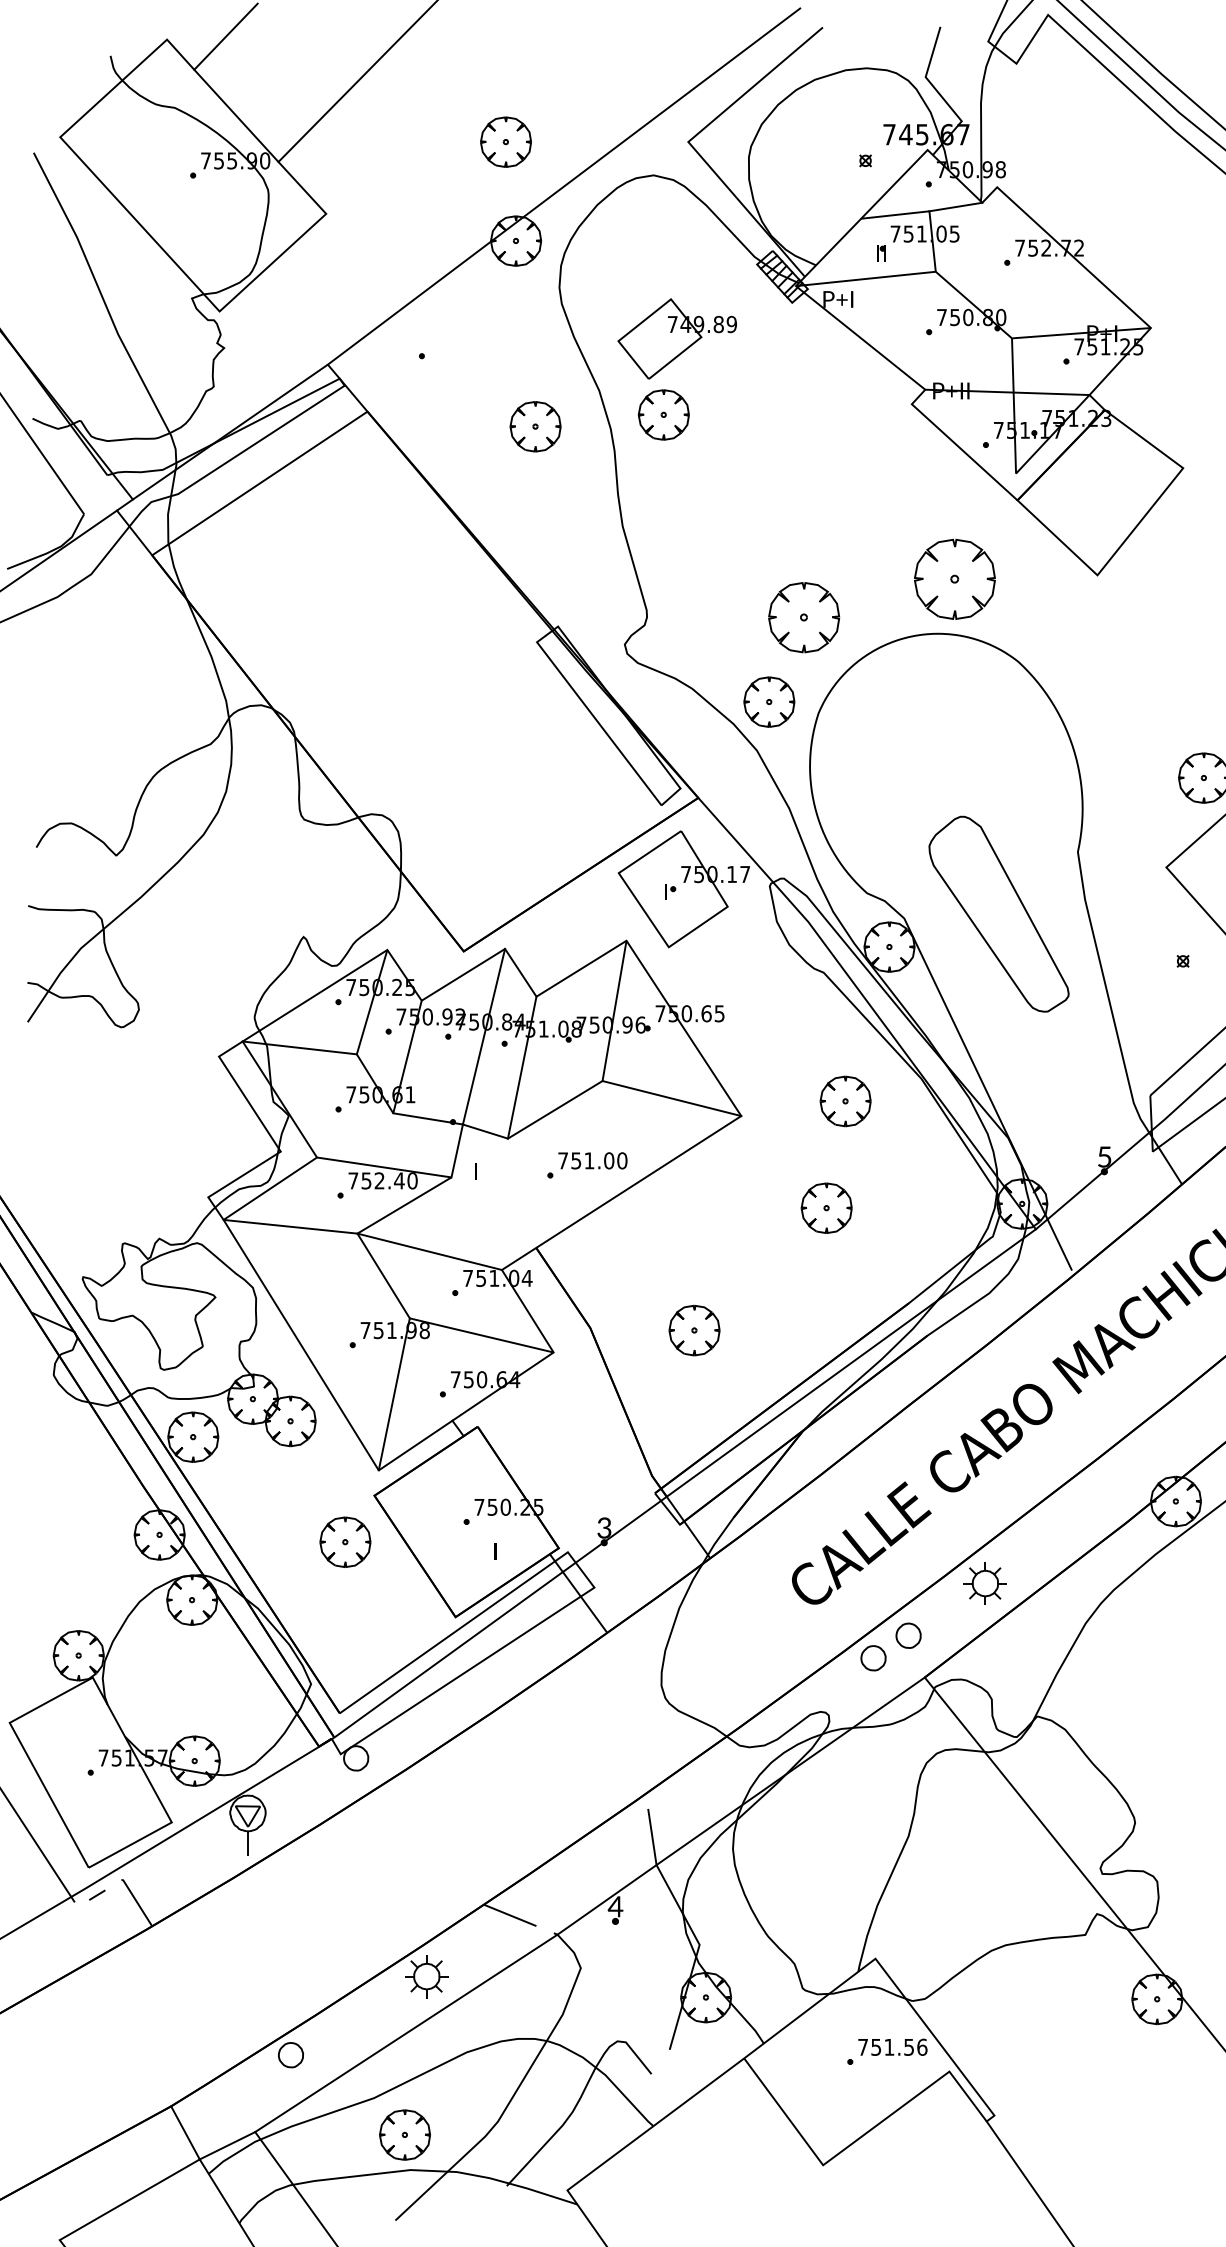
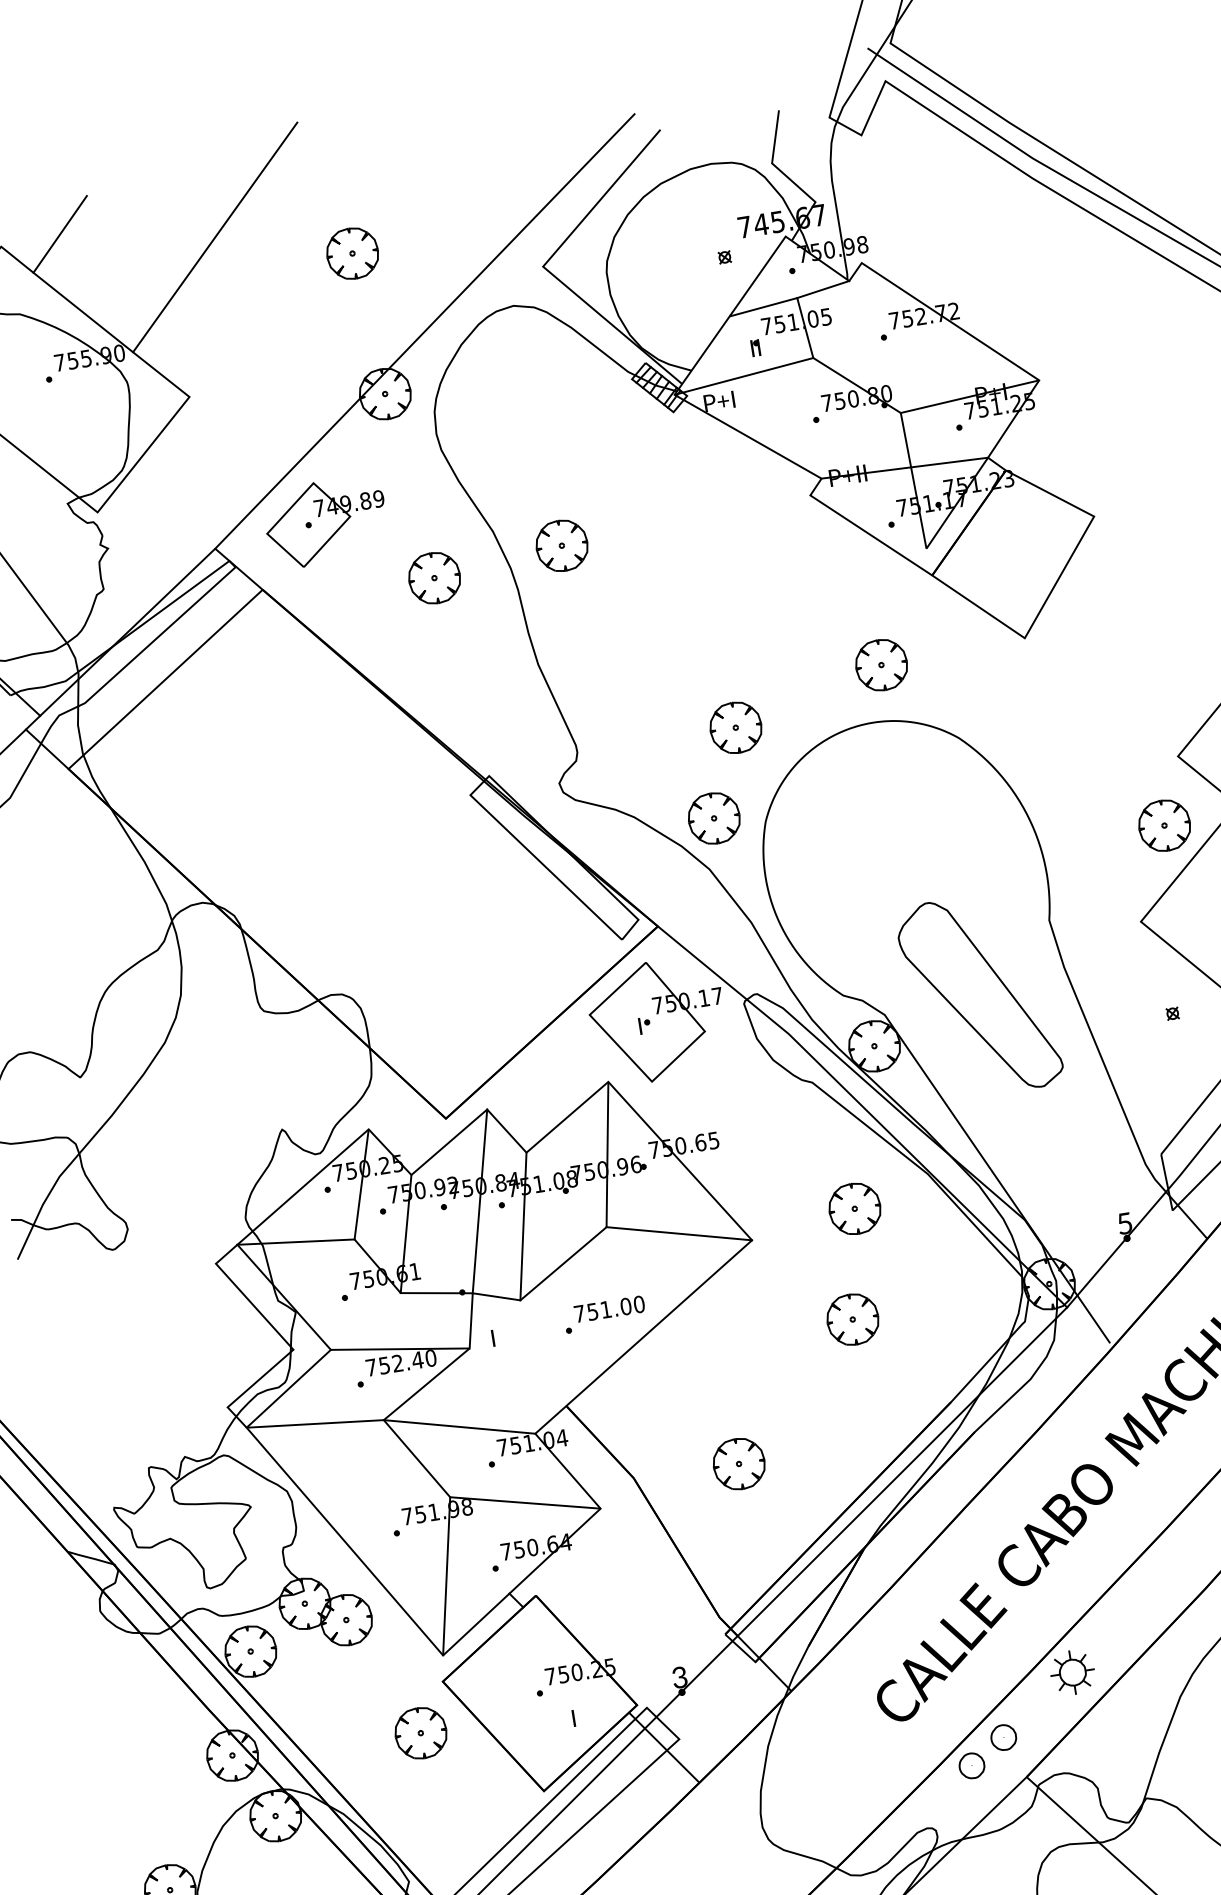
part: (505, 141) -> (351, 253), moved
part: (676, 338) -> (325, 521), moved
part: (954, 579) -> (881, 665), size x0.62
part: (804, 617) -> (736, 727), size x0.71

